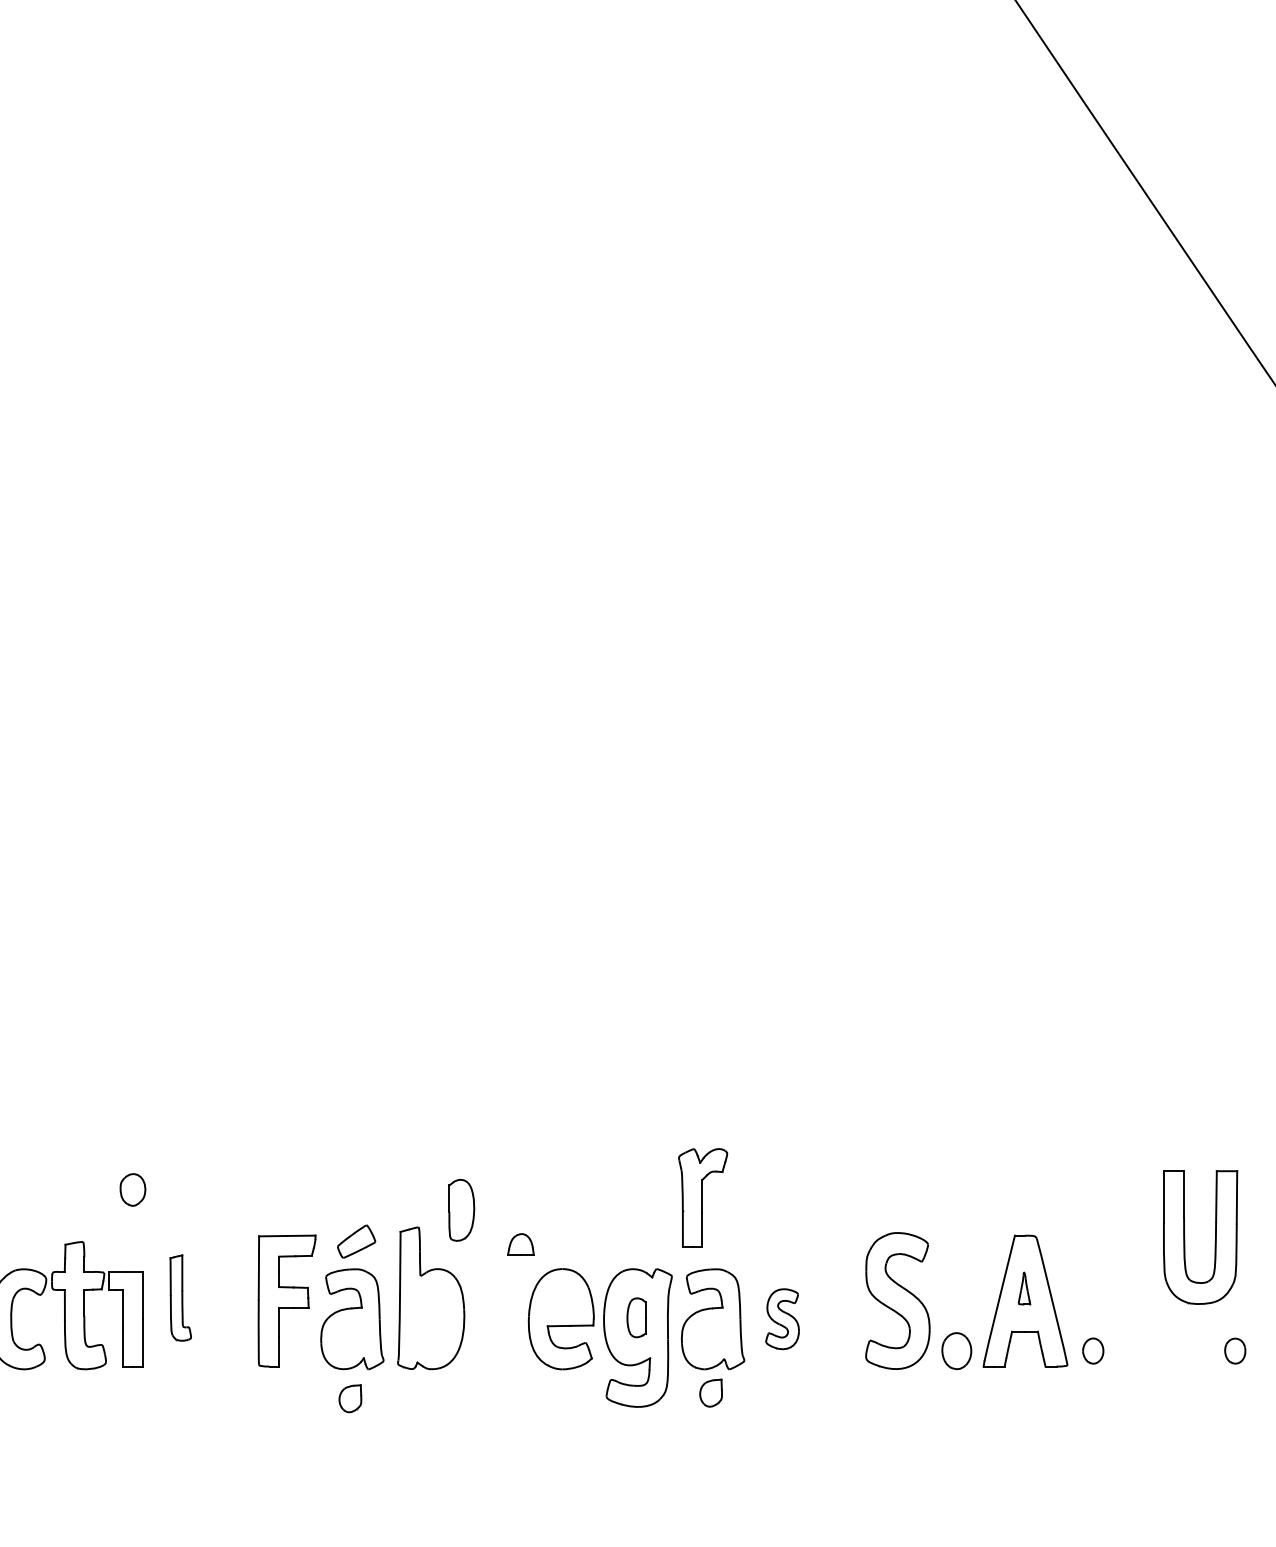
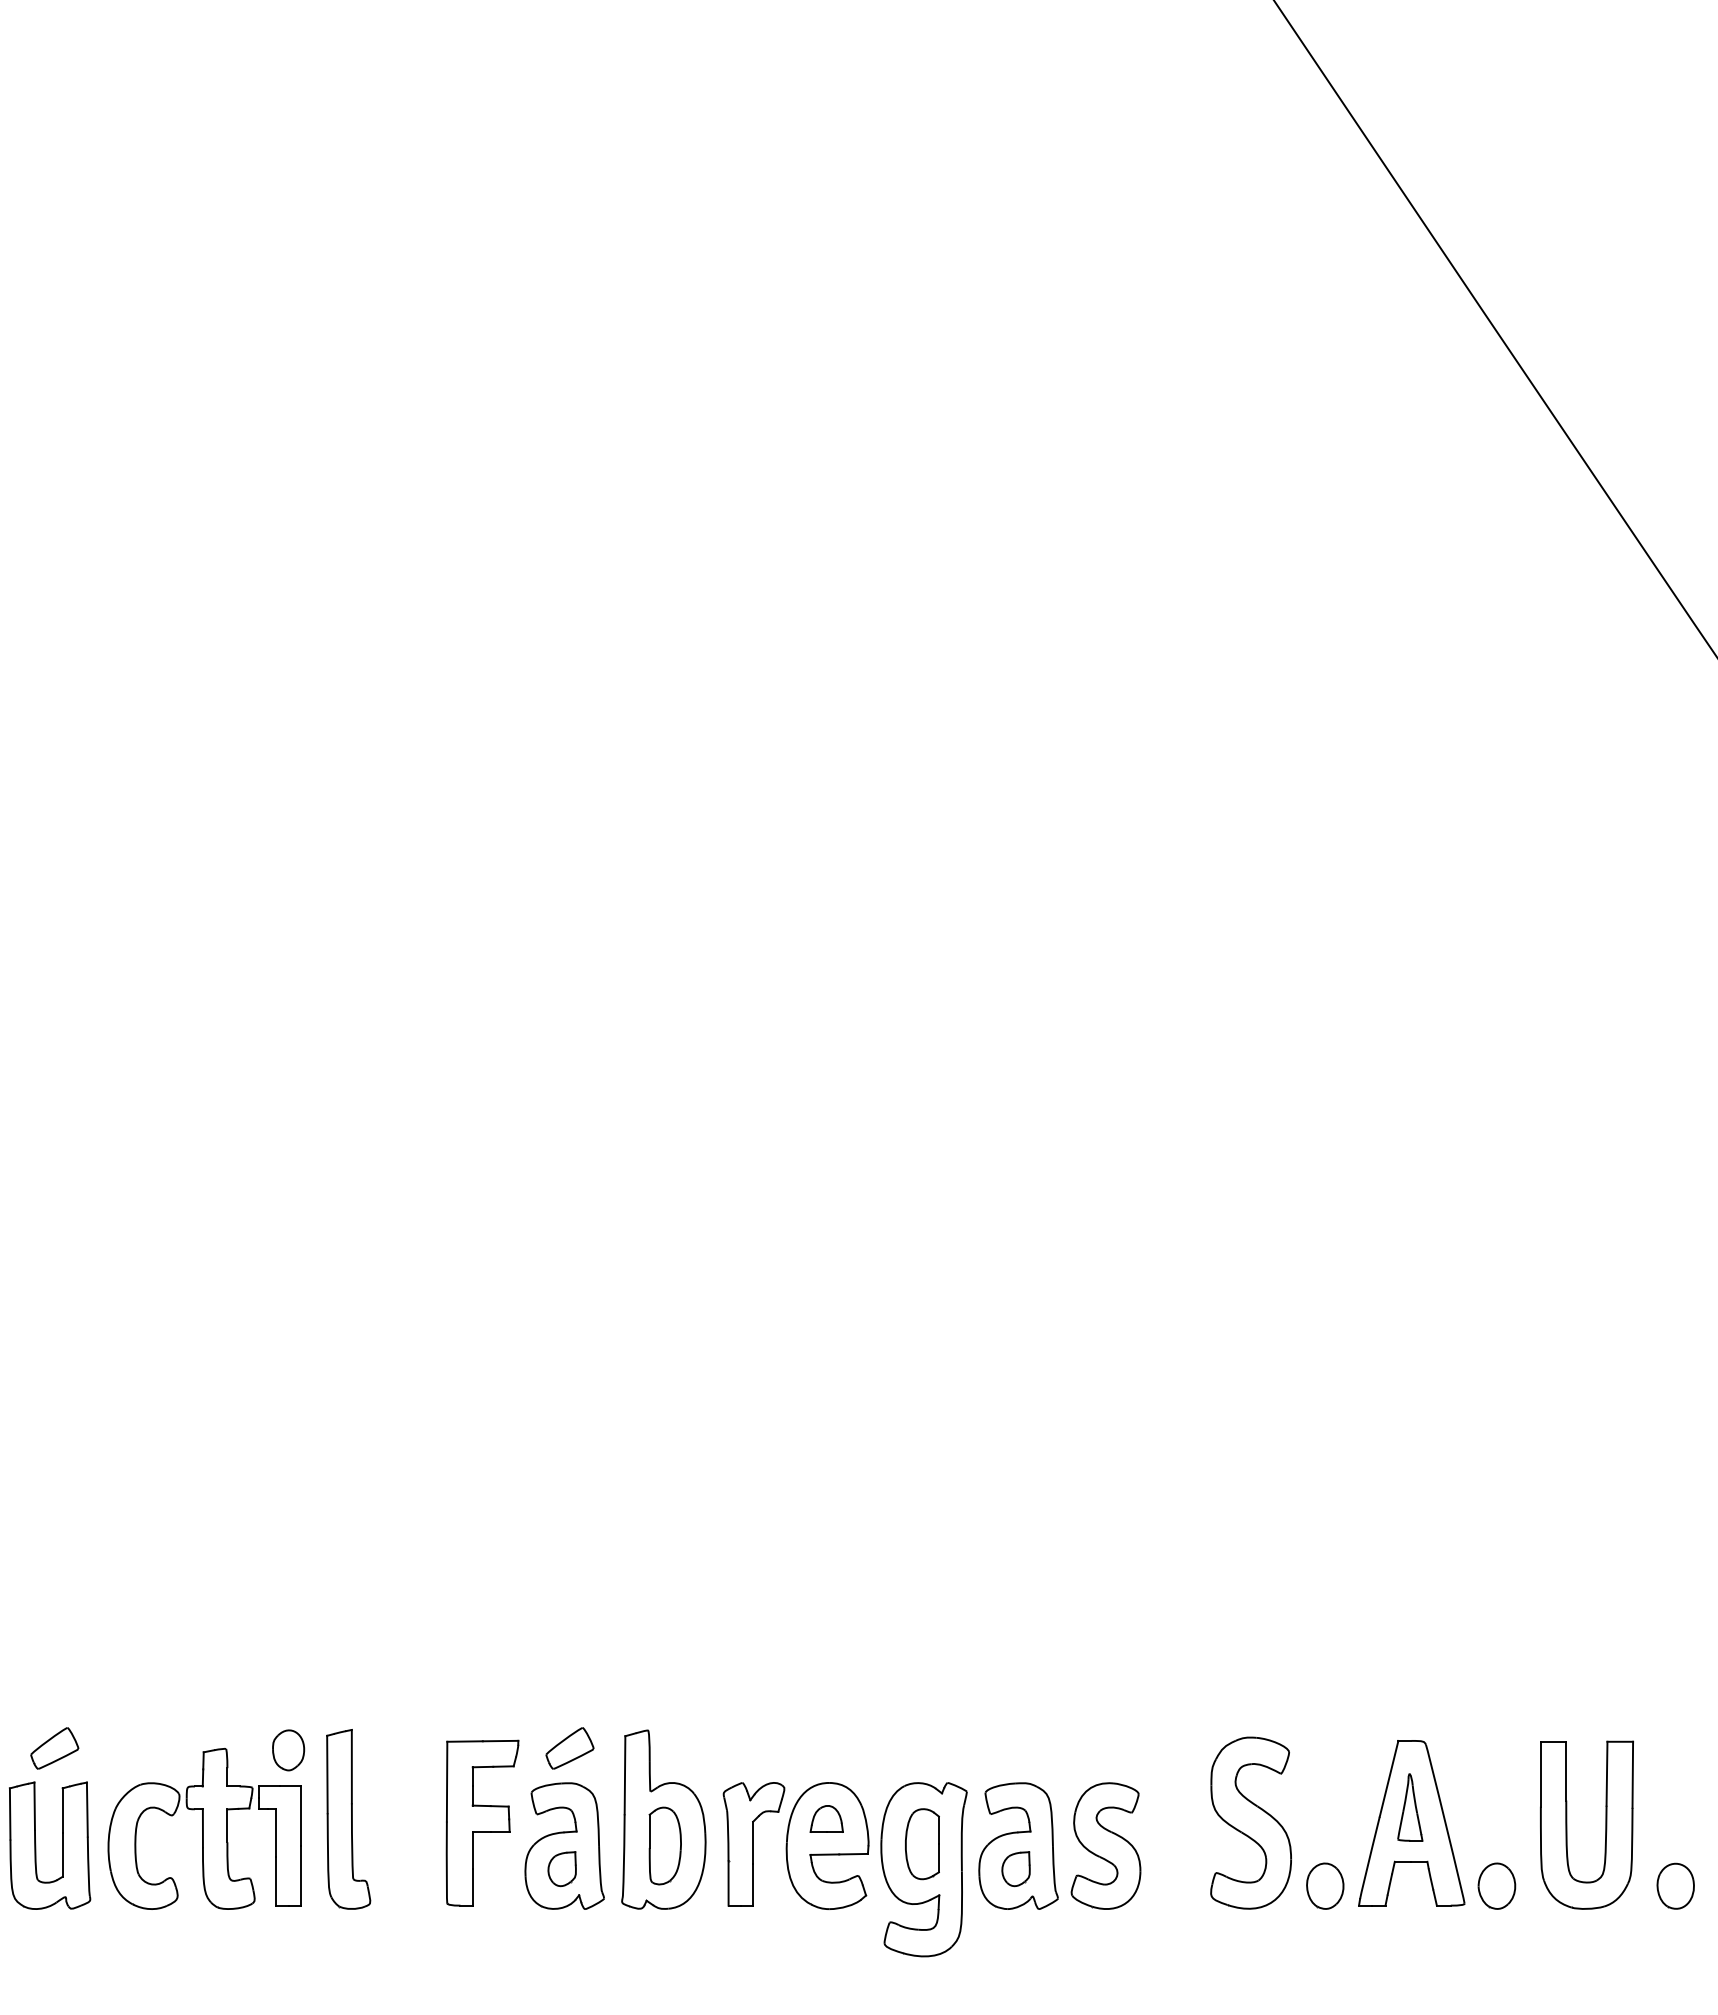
part: (132, 1190) -> (288, 1750), moved
part: (702, 1197) -> (753, 1844), moved
part: (461, 1209) -> (664, 1845), moved
part: (1185, 1236) -> (1567, 1824), moved
part: (520, 1244) -> (826, 1818), moved
part: (1024, 1288) -> (1410, 1807), size x1.67
part: (180, 1298) -> (348, 1819), size x1.67
part: (636, 1317) -> (922, 1844), size x1.43
part: (782, 1318) -> (1105, 1845), size x1.67
part: (1092, 1350) -> (1496, 1885), size x1.43
part: (1235, 1350) -> (1675, 1885), size x1.43
part: (710, 1393) -> (1015, 1869), moved
part: (349, 1399) -> (561, 1869), moved

